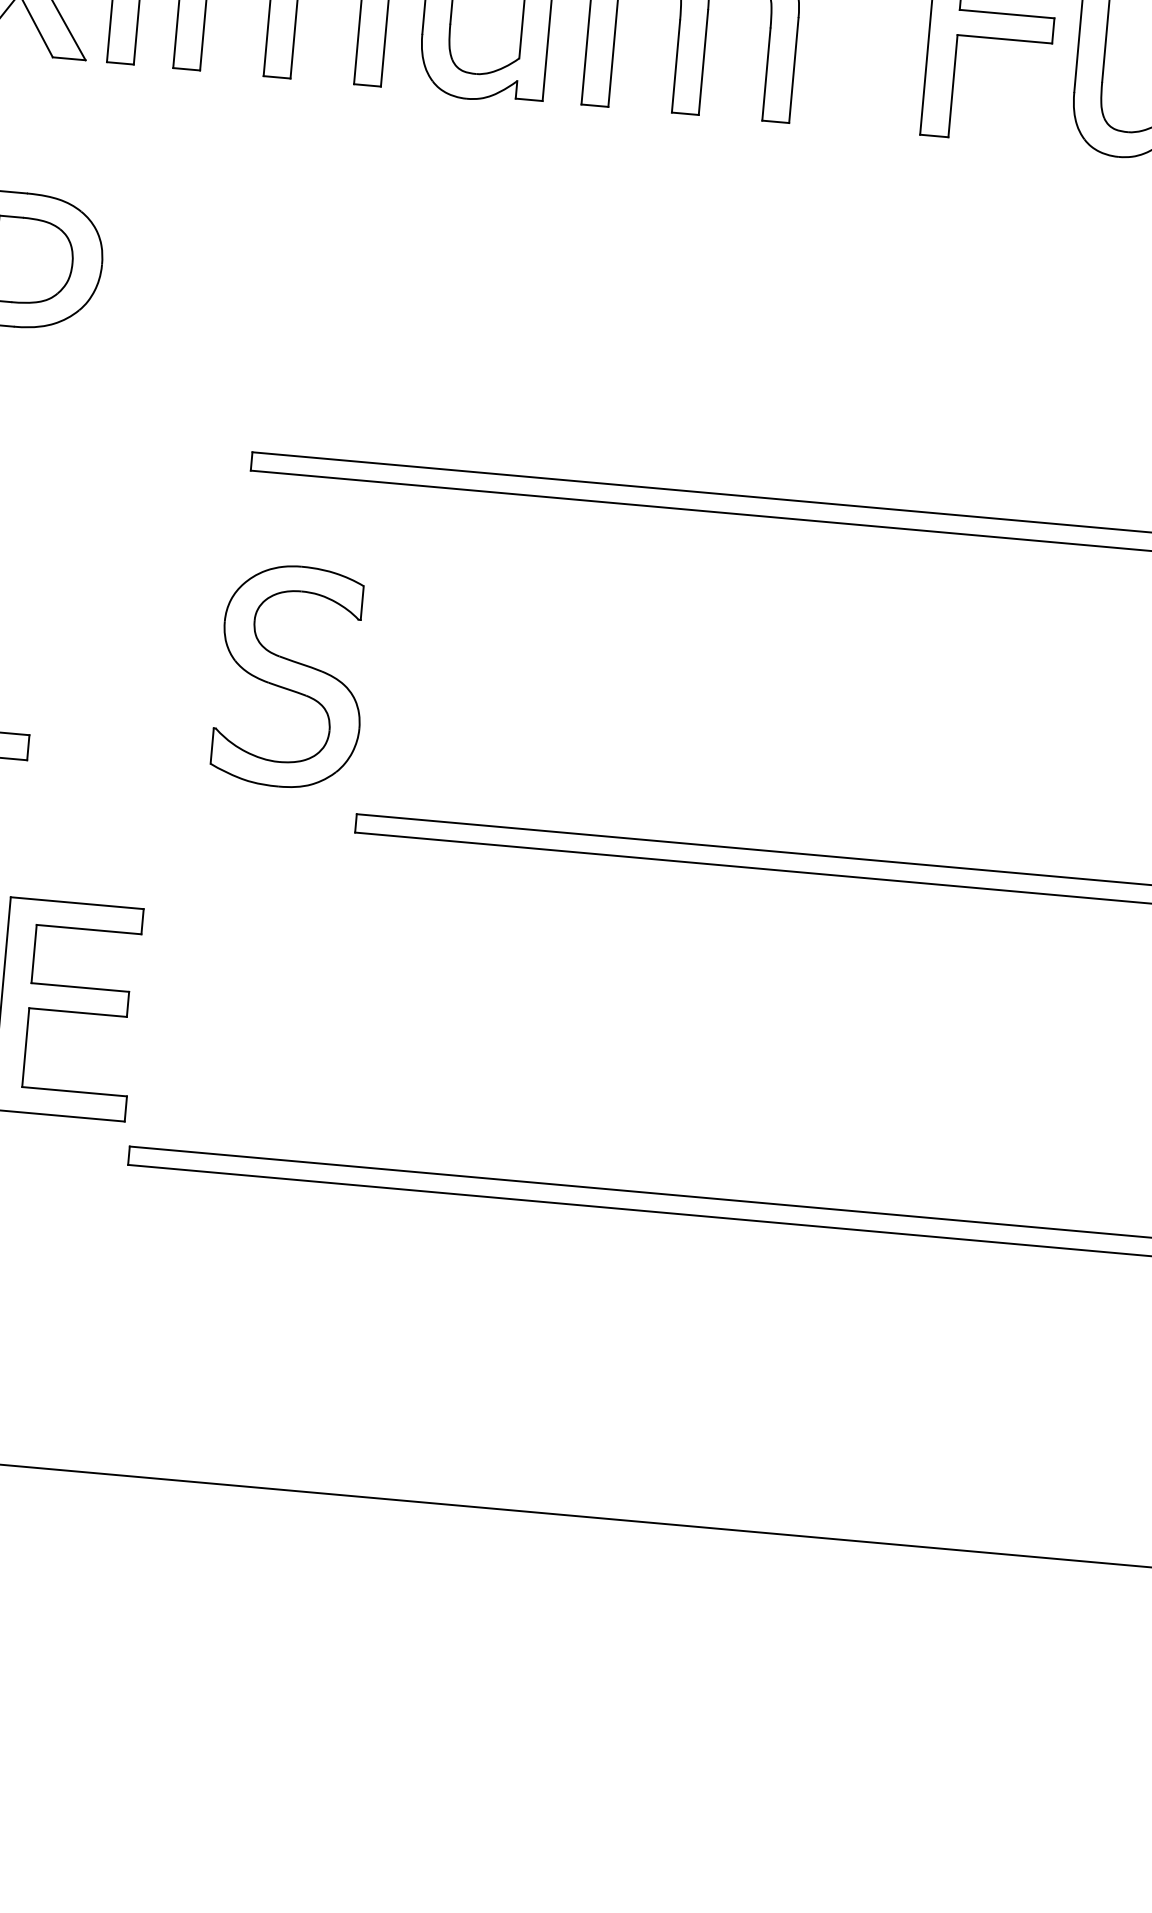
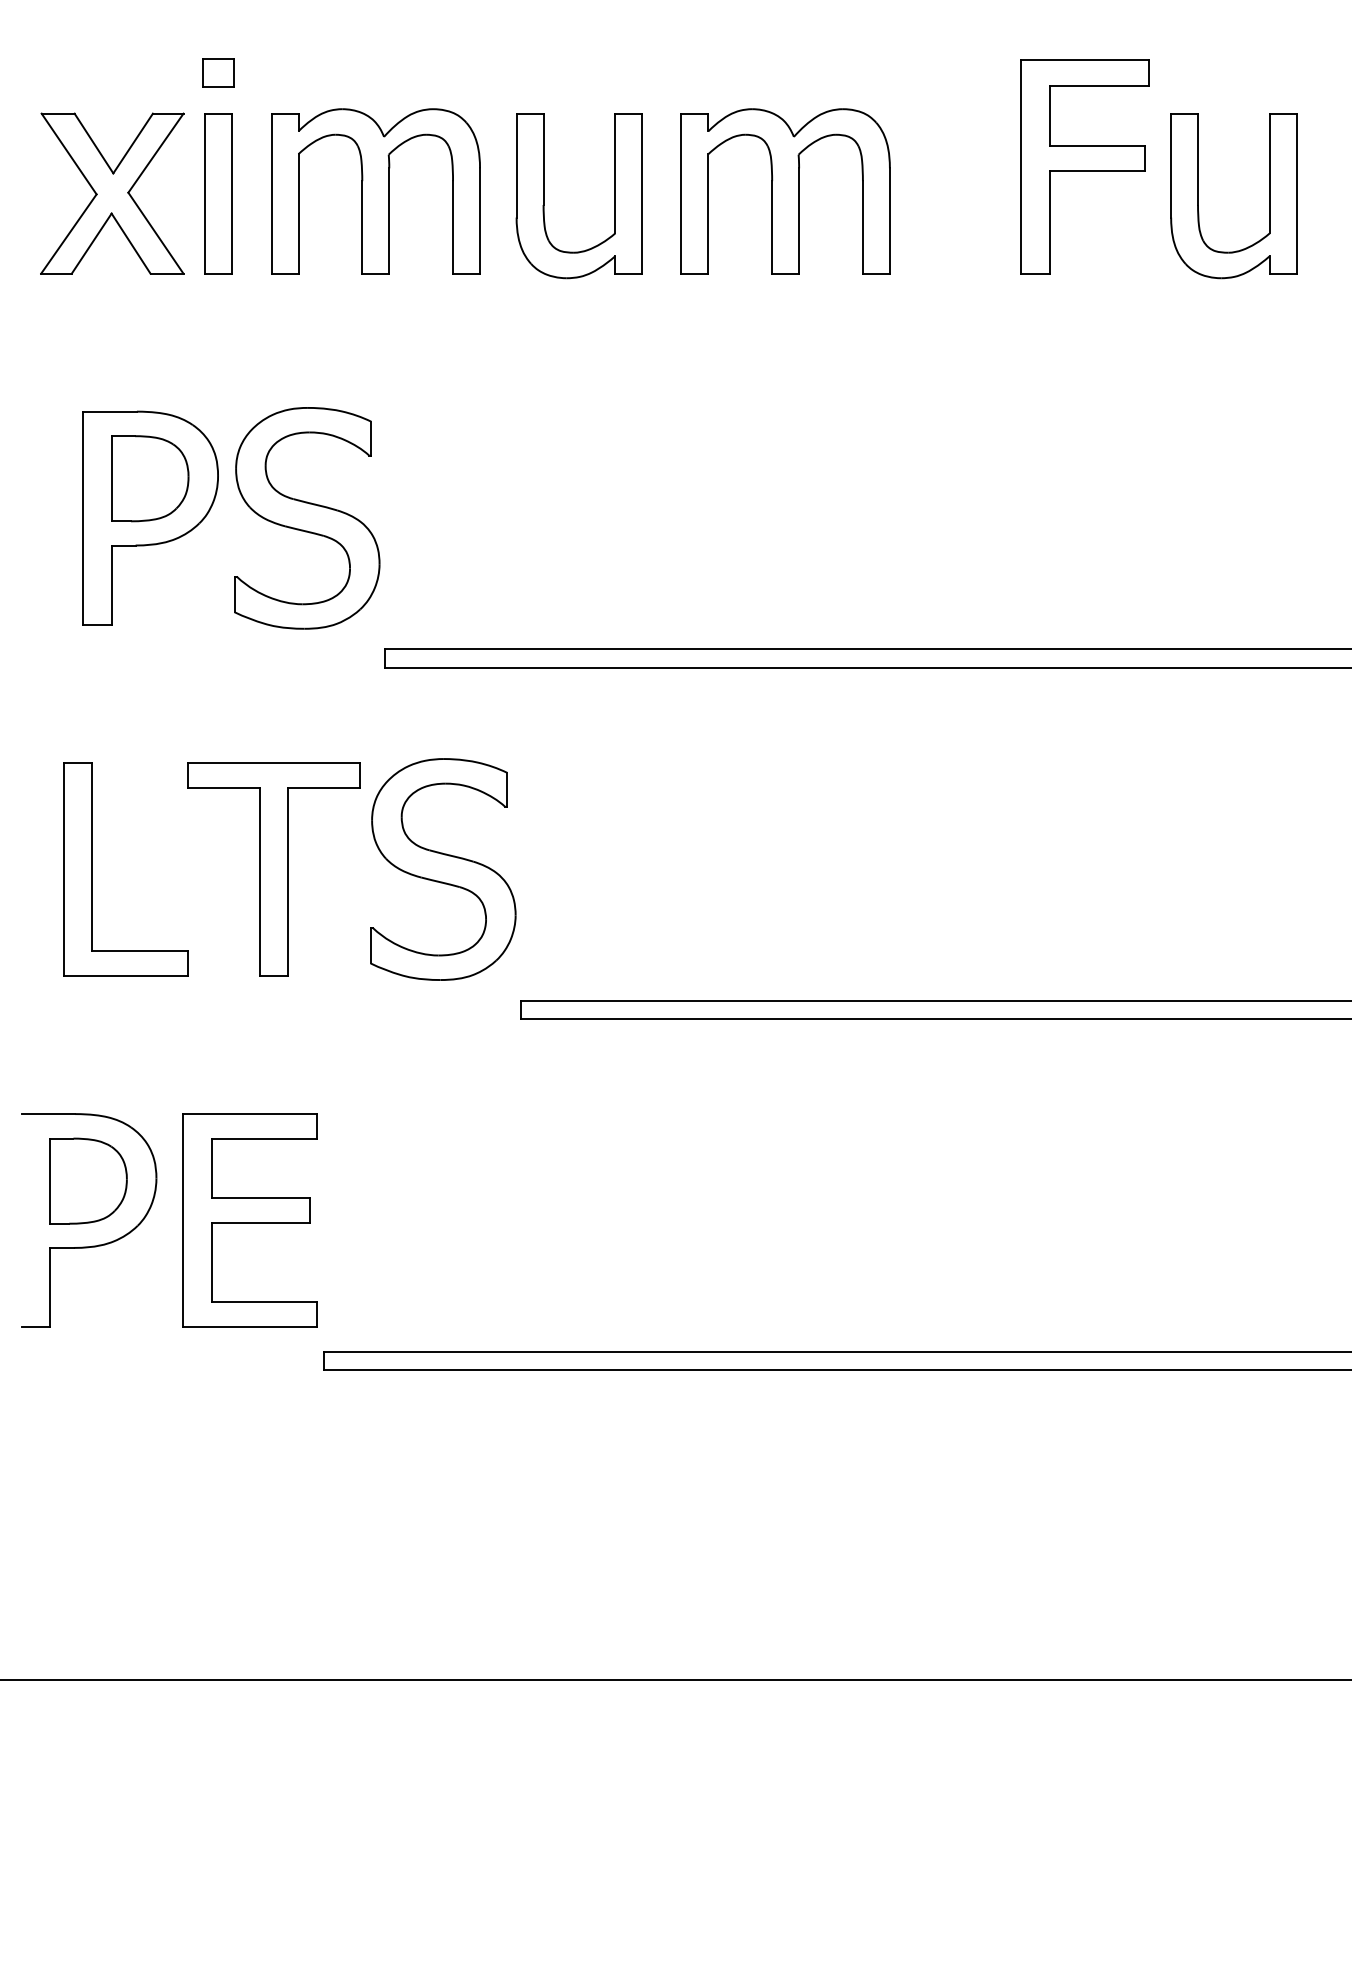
part: (187, 315) -> (307, 518), added
part: (122, 661) -> (273, 869), added

